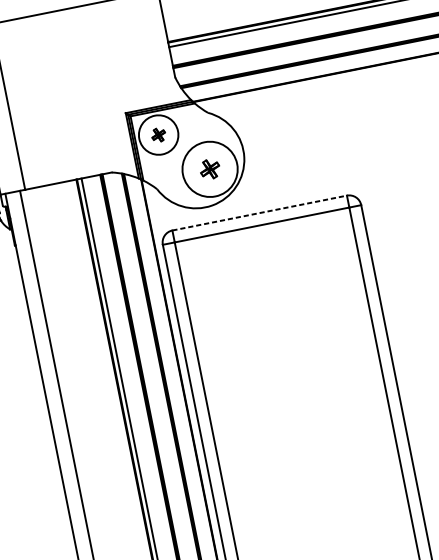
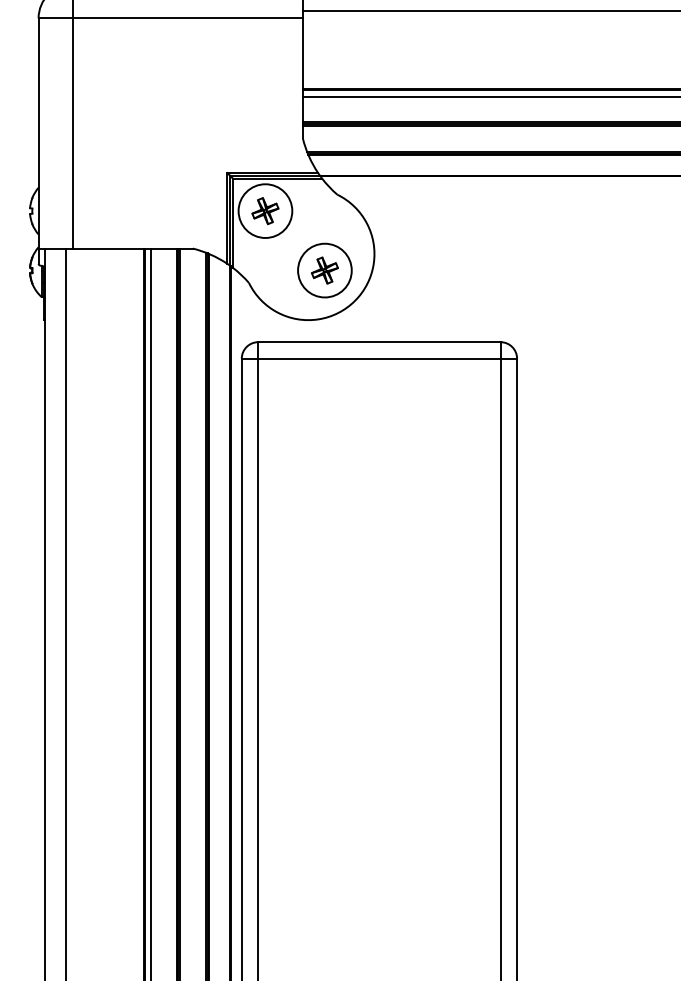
part: (158, 135) -> (265, 211), size x1.43
circle: (209, 169) -> (324, 270), size x0.71
line: (259, 213) -> (379, 342), dashed -> solid

